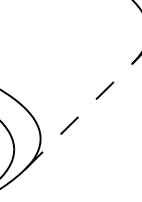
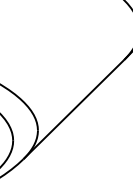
line: (79, 116) -> (74, 109), dashed -> solid

